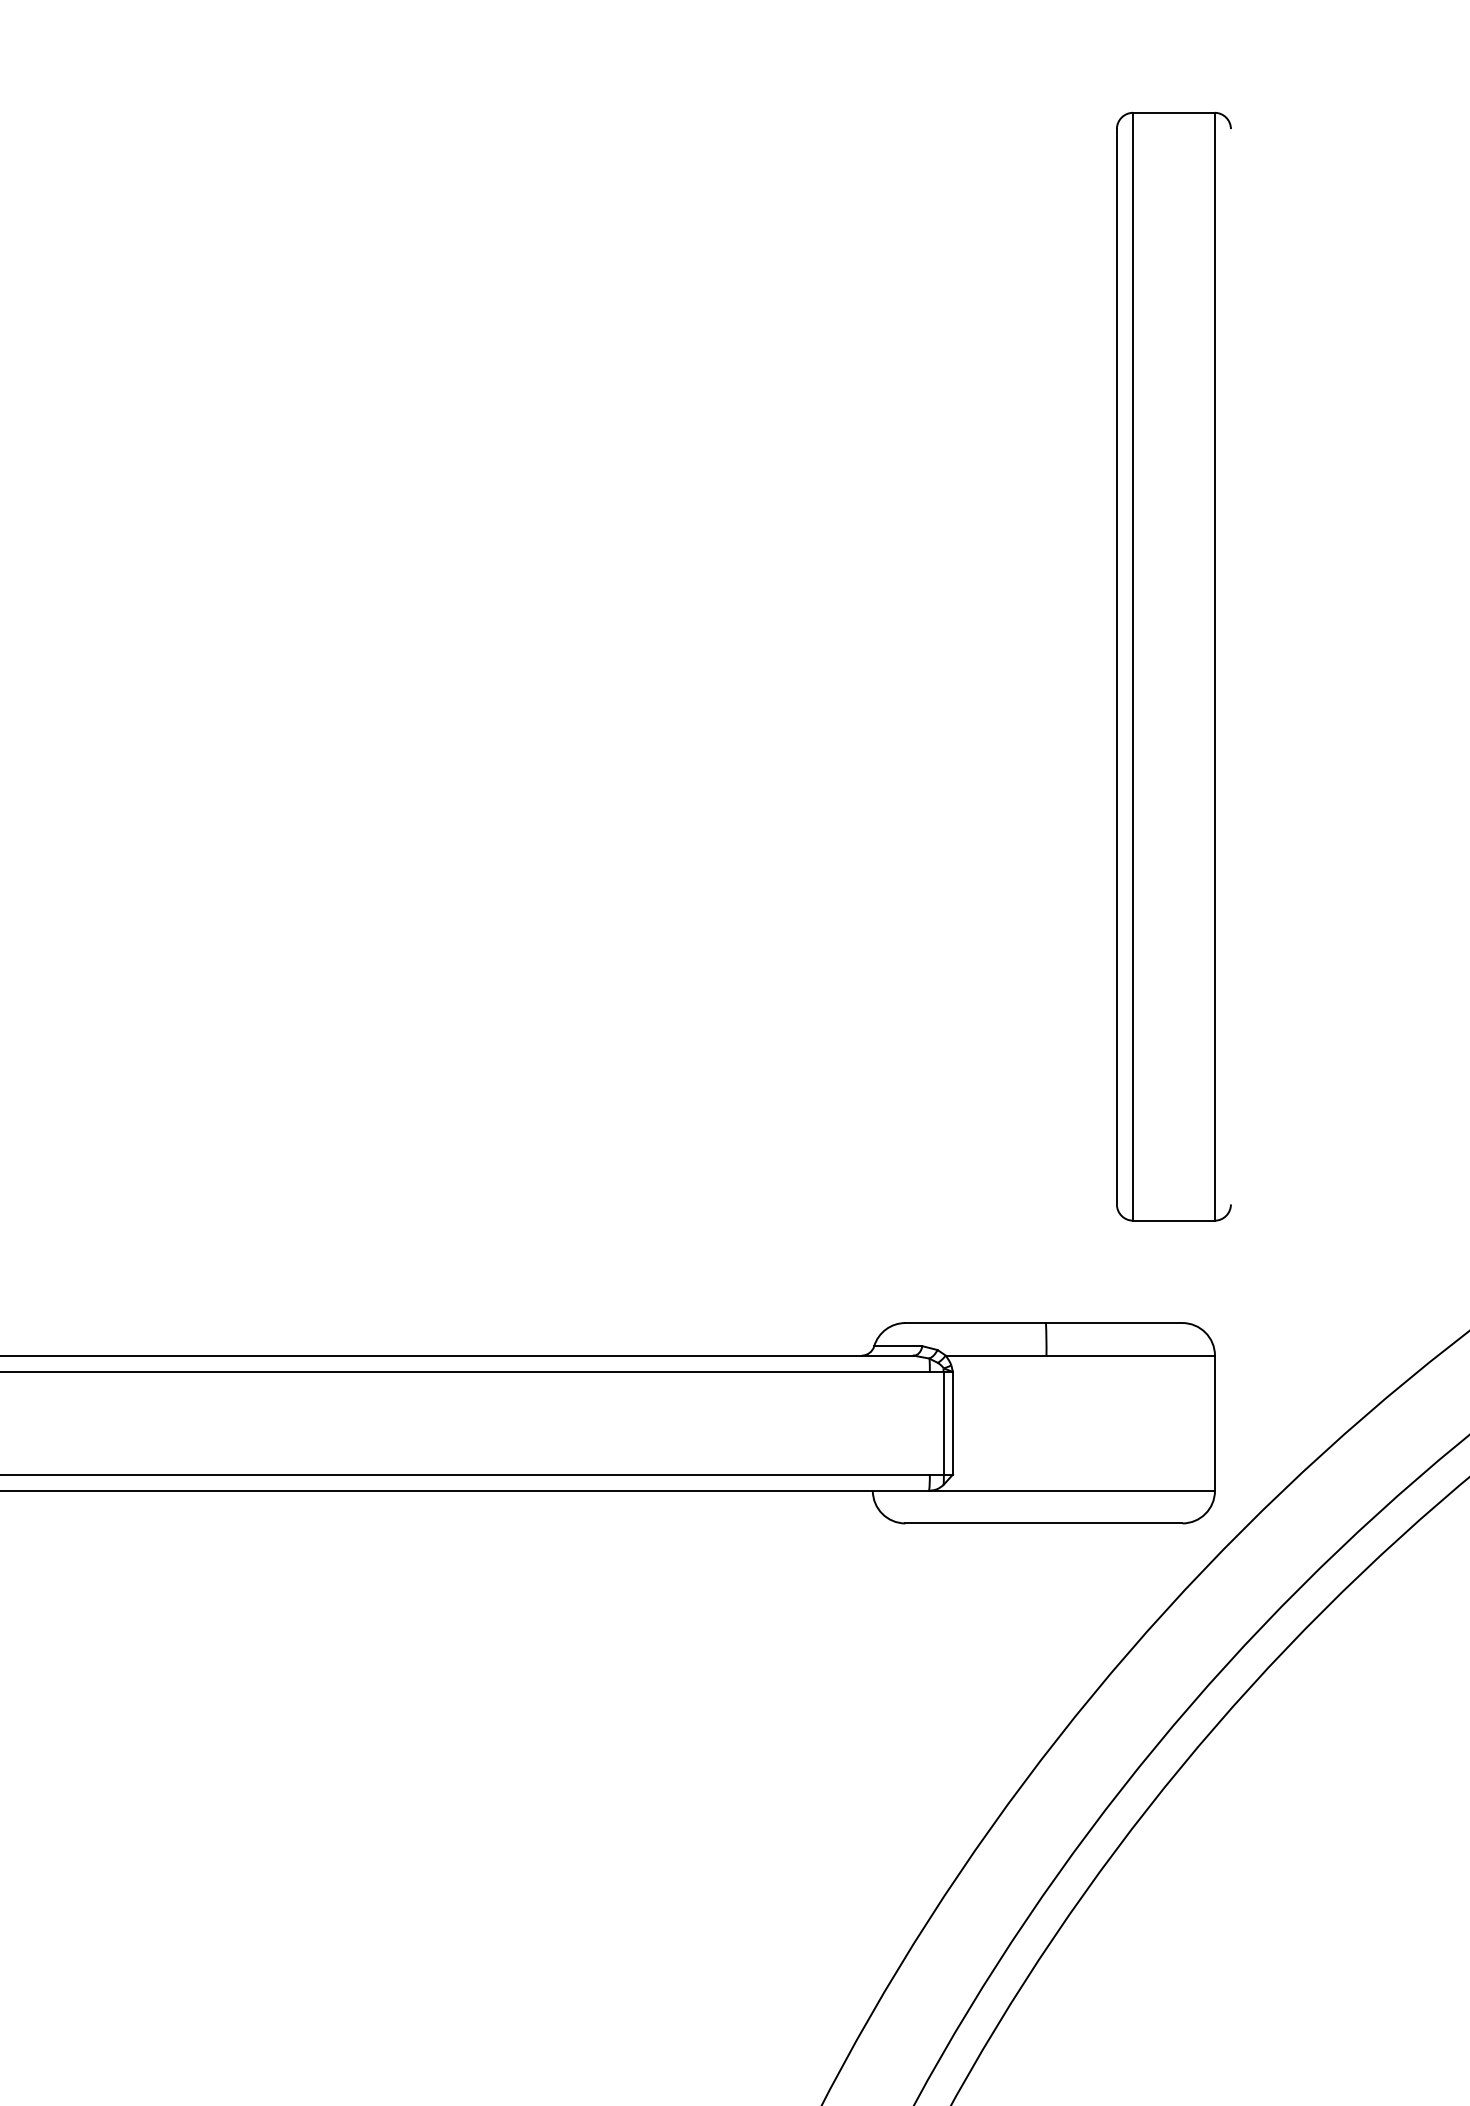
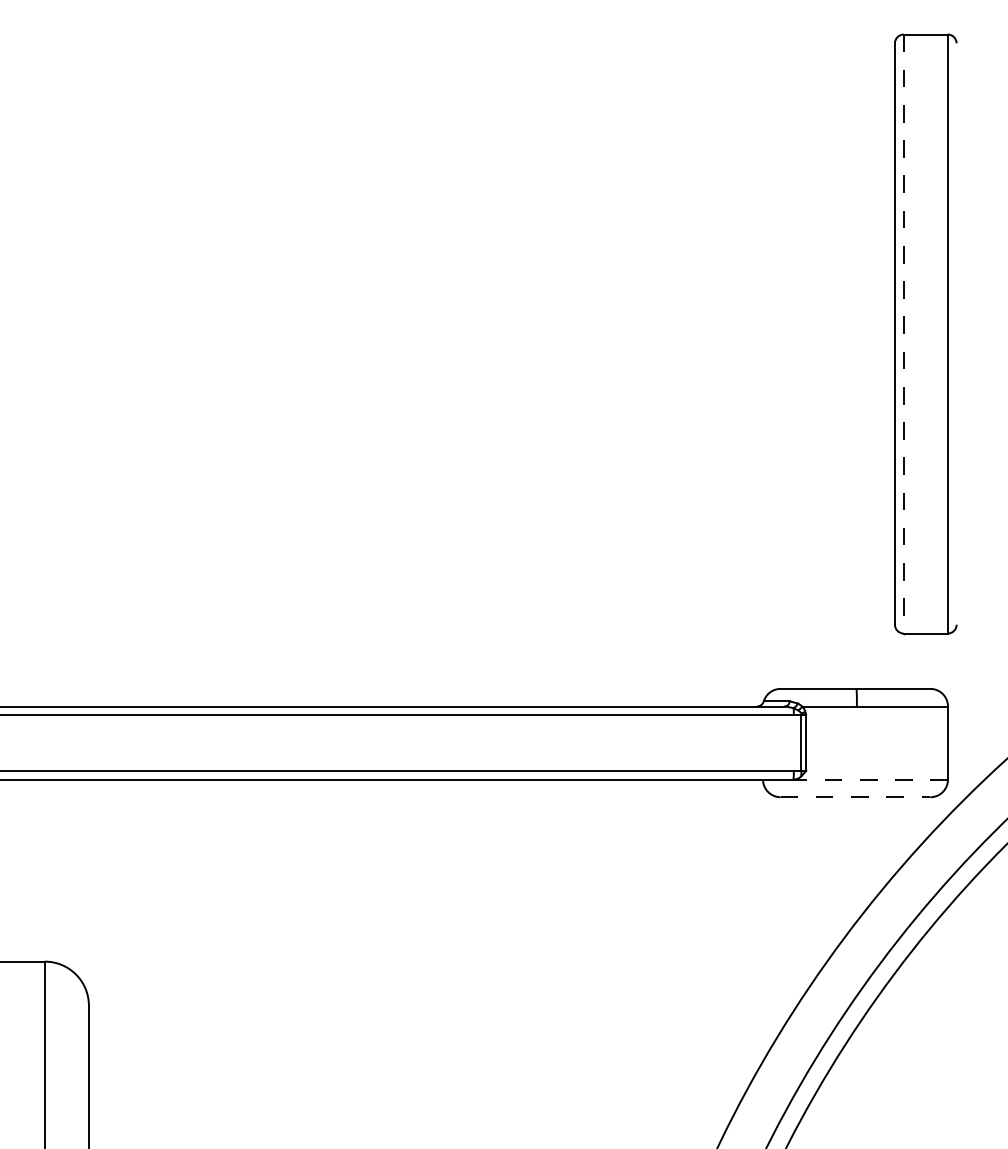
line: (1132, 667) -> (903, 334), solid -> dashed
line: (1071, 1490) -> (870, 779), solid -> dashed
line: (1043, 1523) -> (855, 797), solid -> dashed

